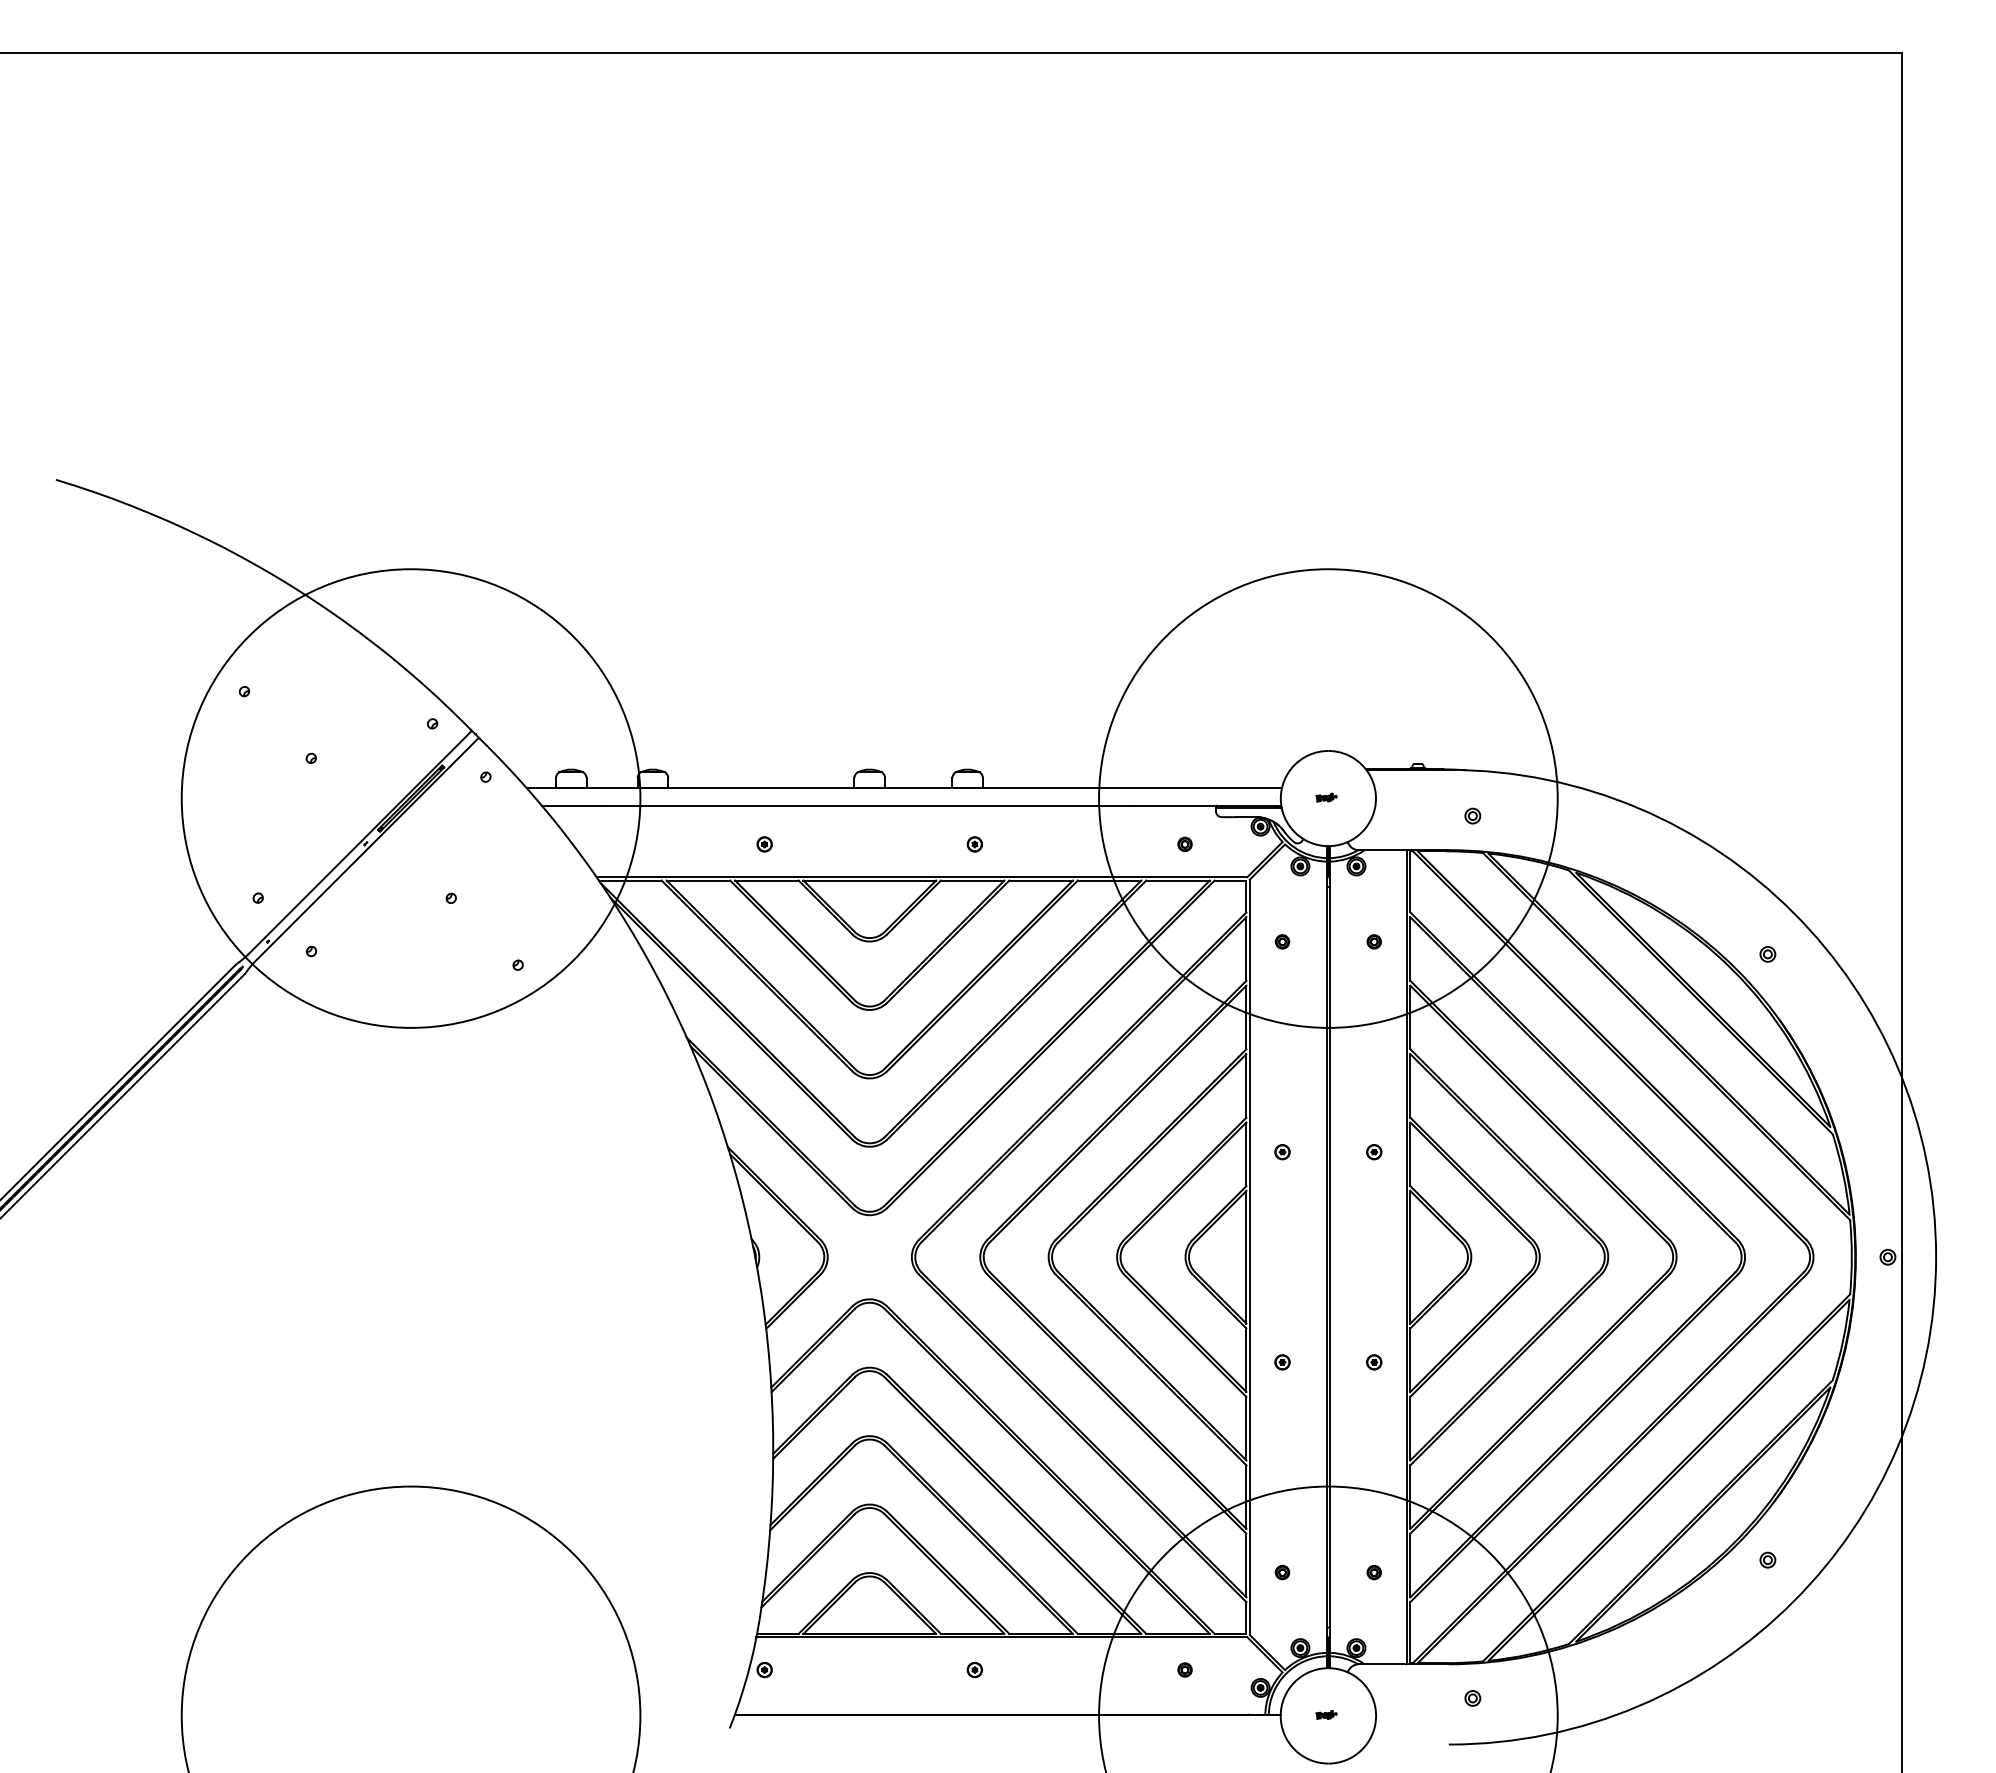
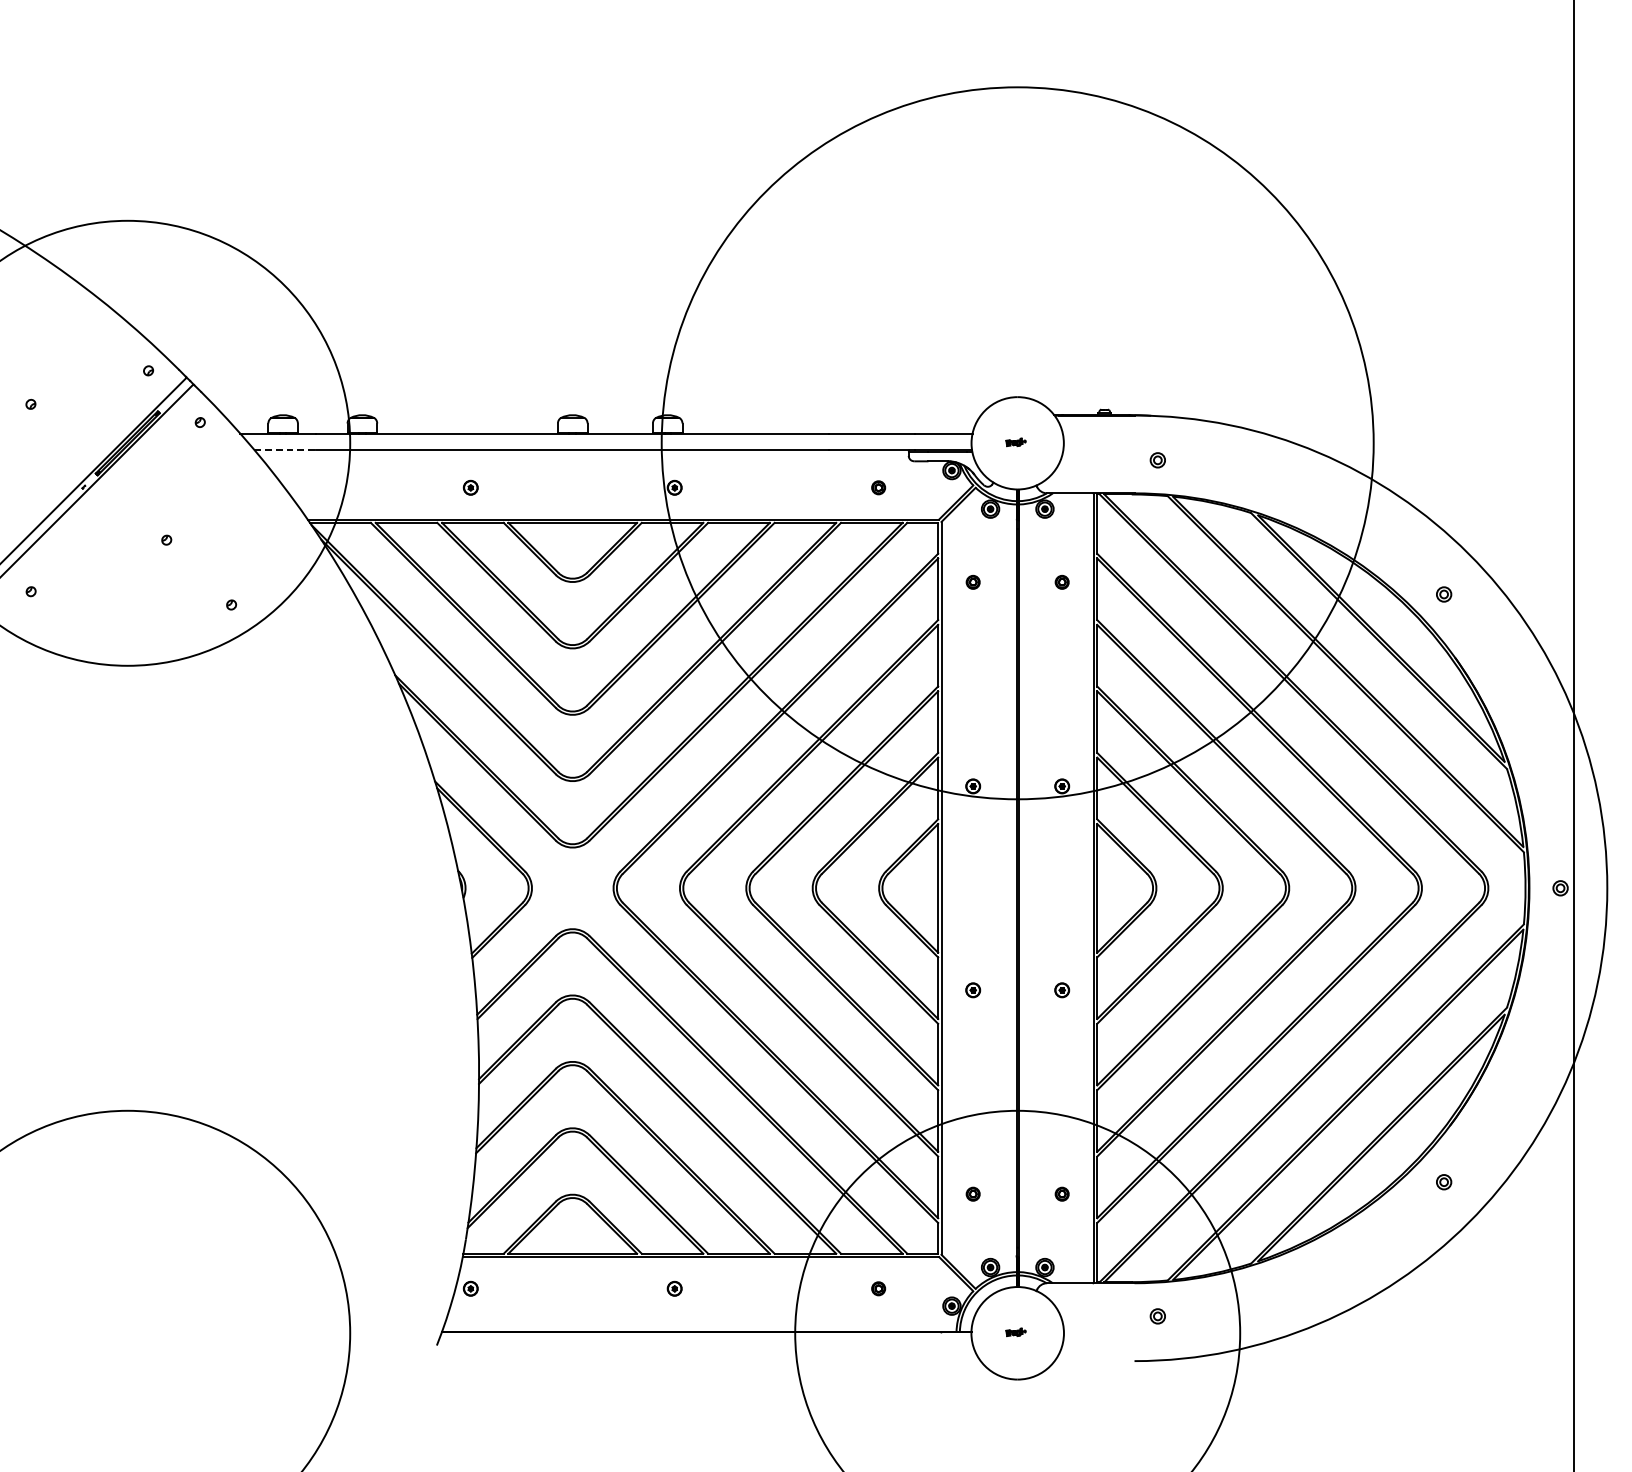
circle: (1328, 798) -> (1017, 443), size x1.6
line: (573, 805) -> (285, 450), solid -> dashed

